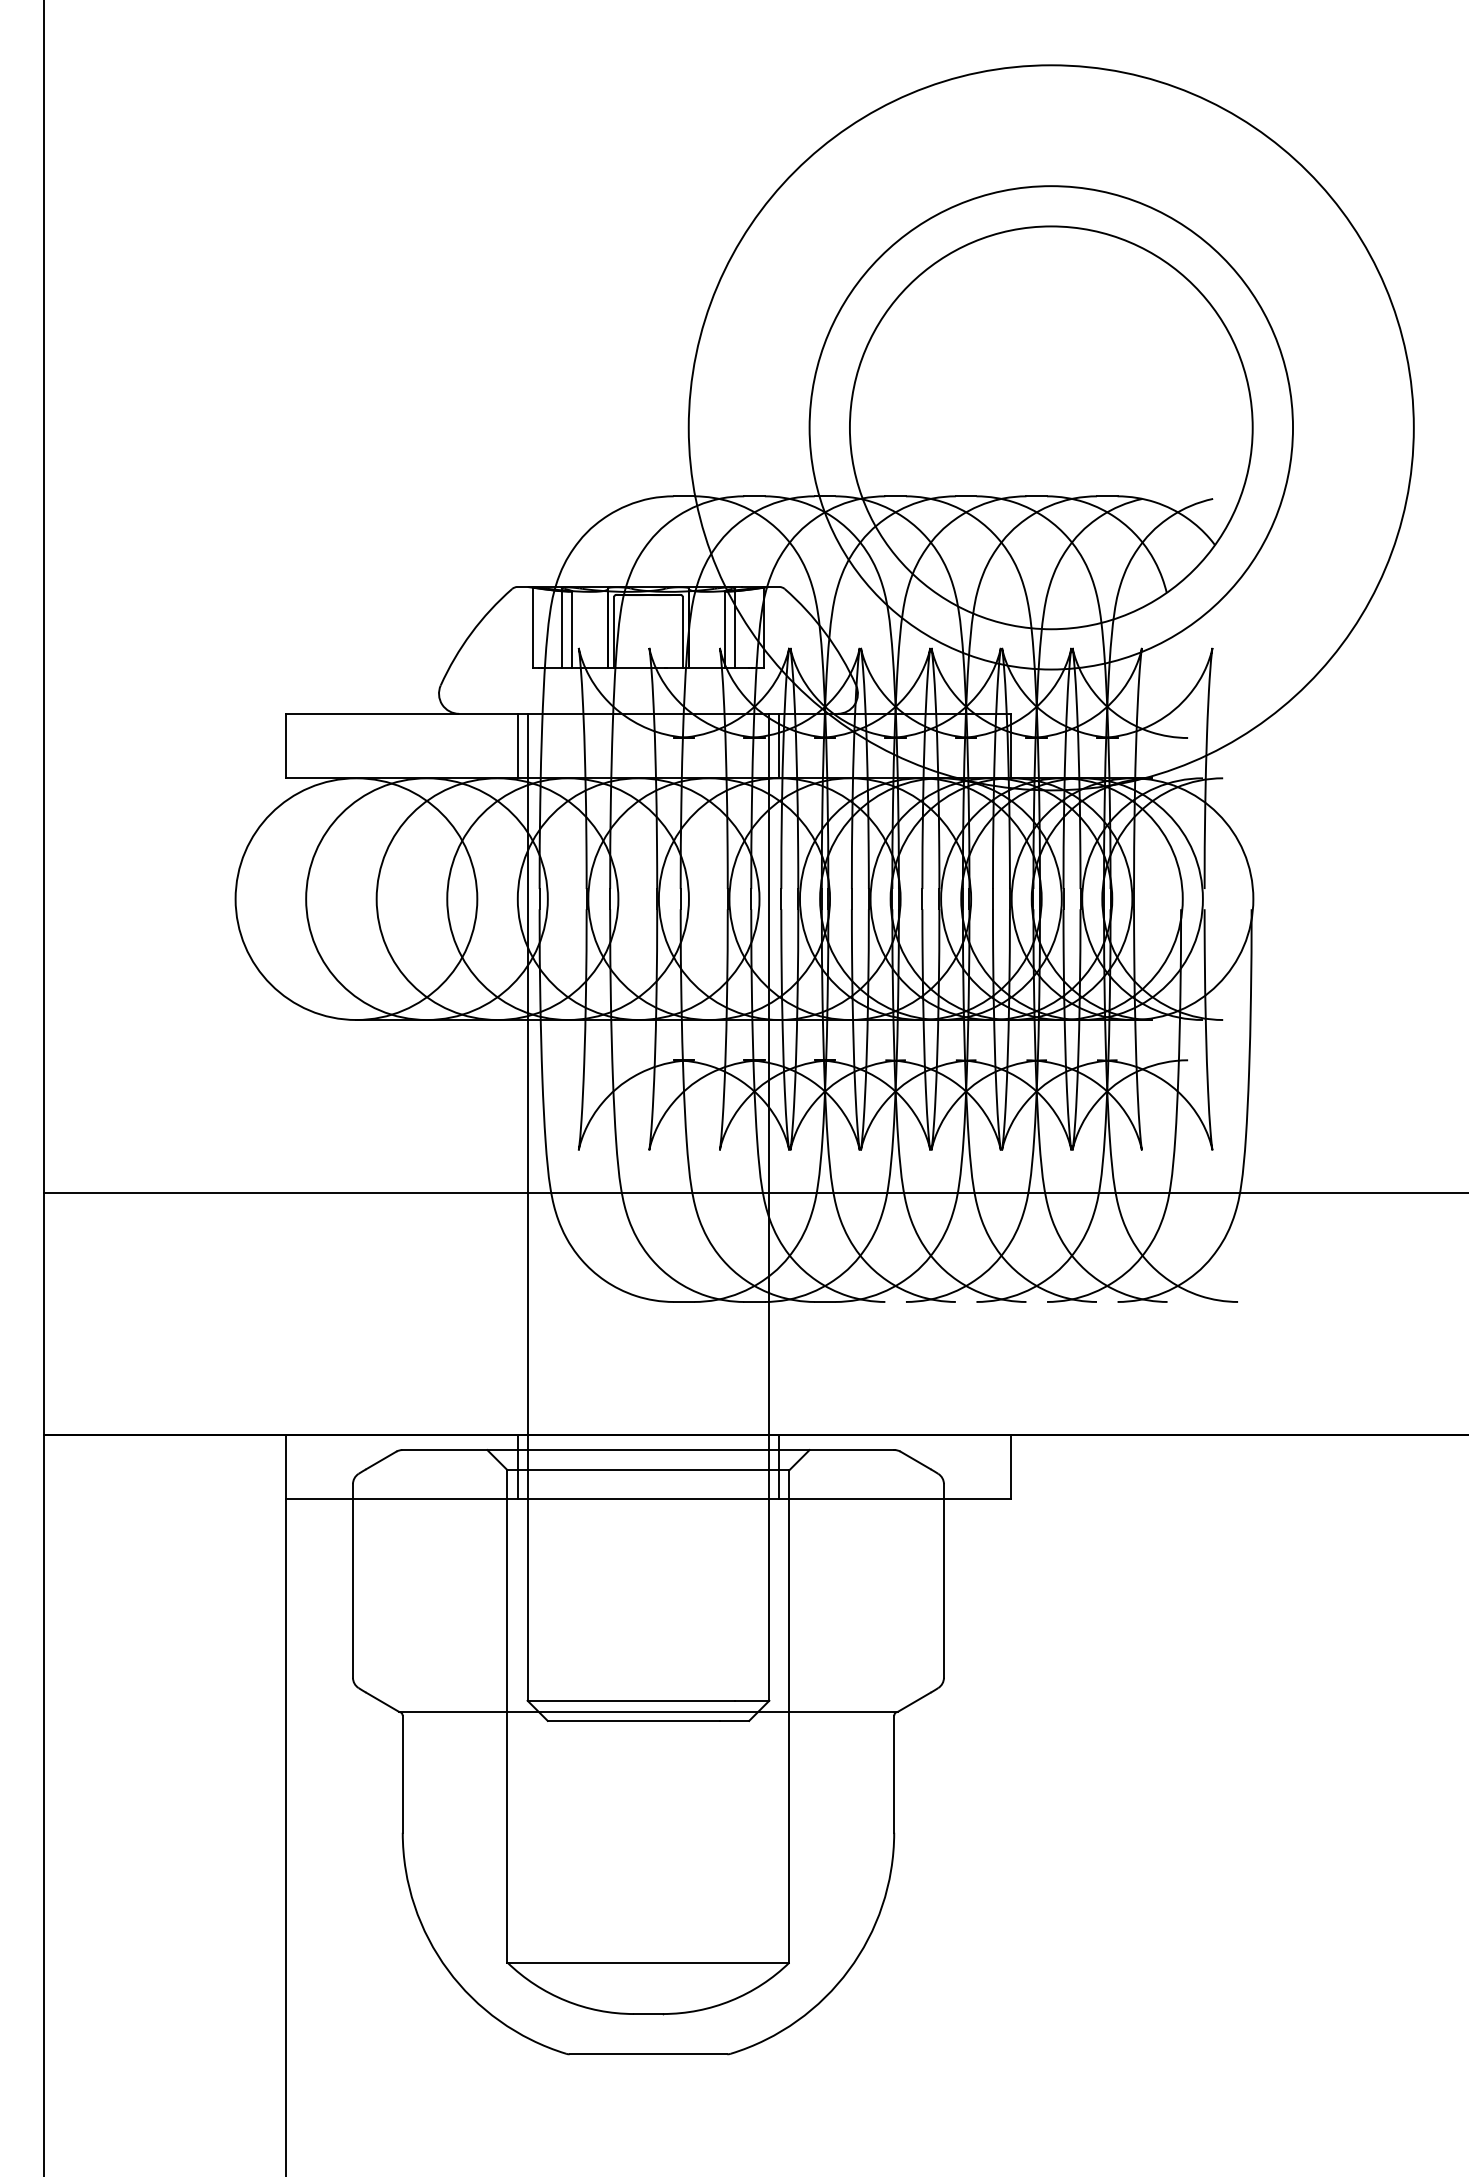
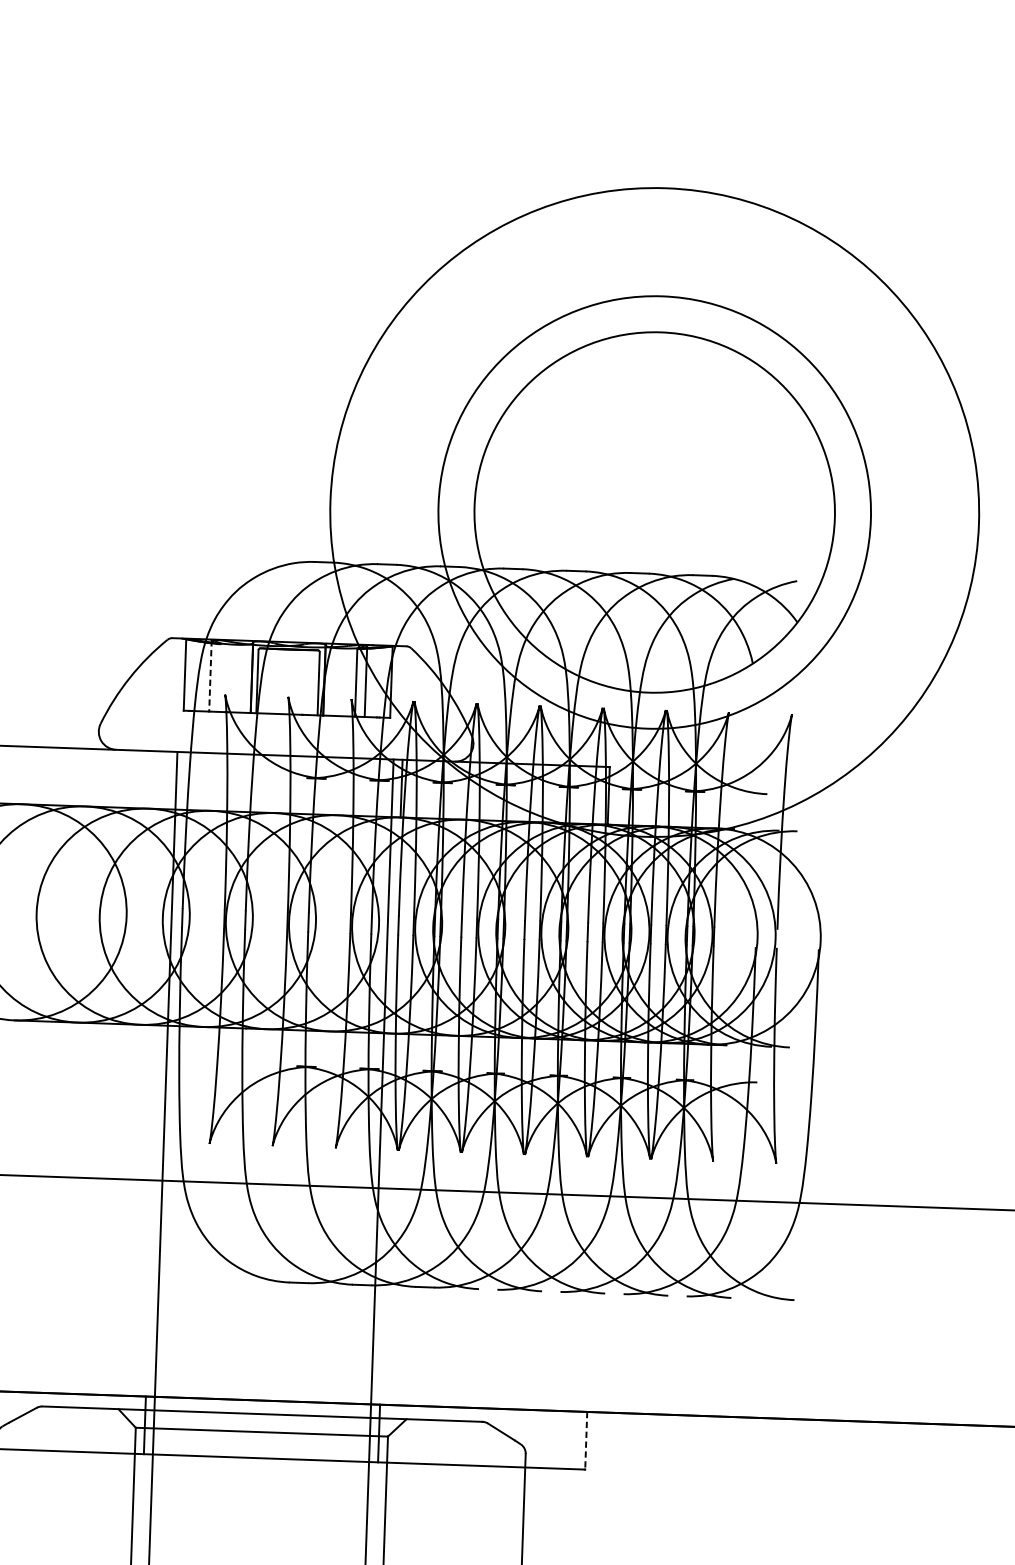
line: (561, 627) -> (210, 675), solid -> dashed
line: (572, 629) -> (220, 677), removed
line: (517, 745) -> (167, 779), removed
line: (1011, 1467) -> (586, 1441), solid -> dashed

